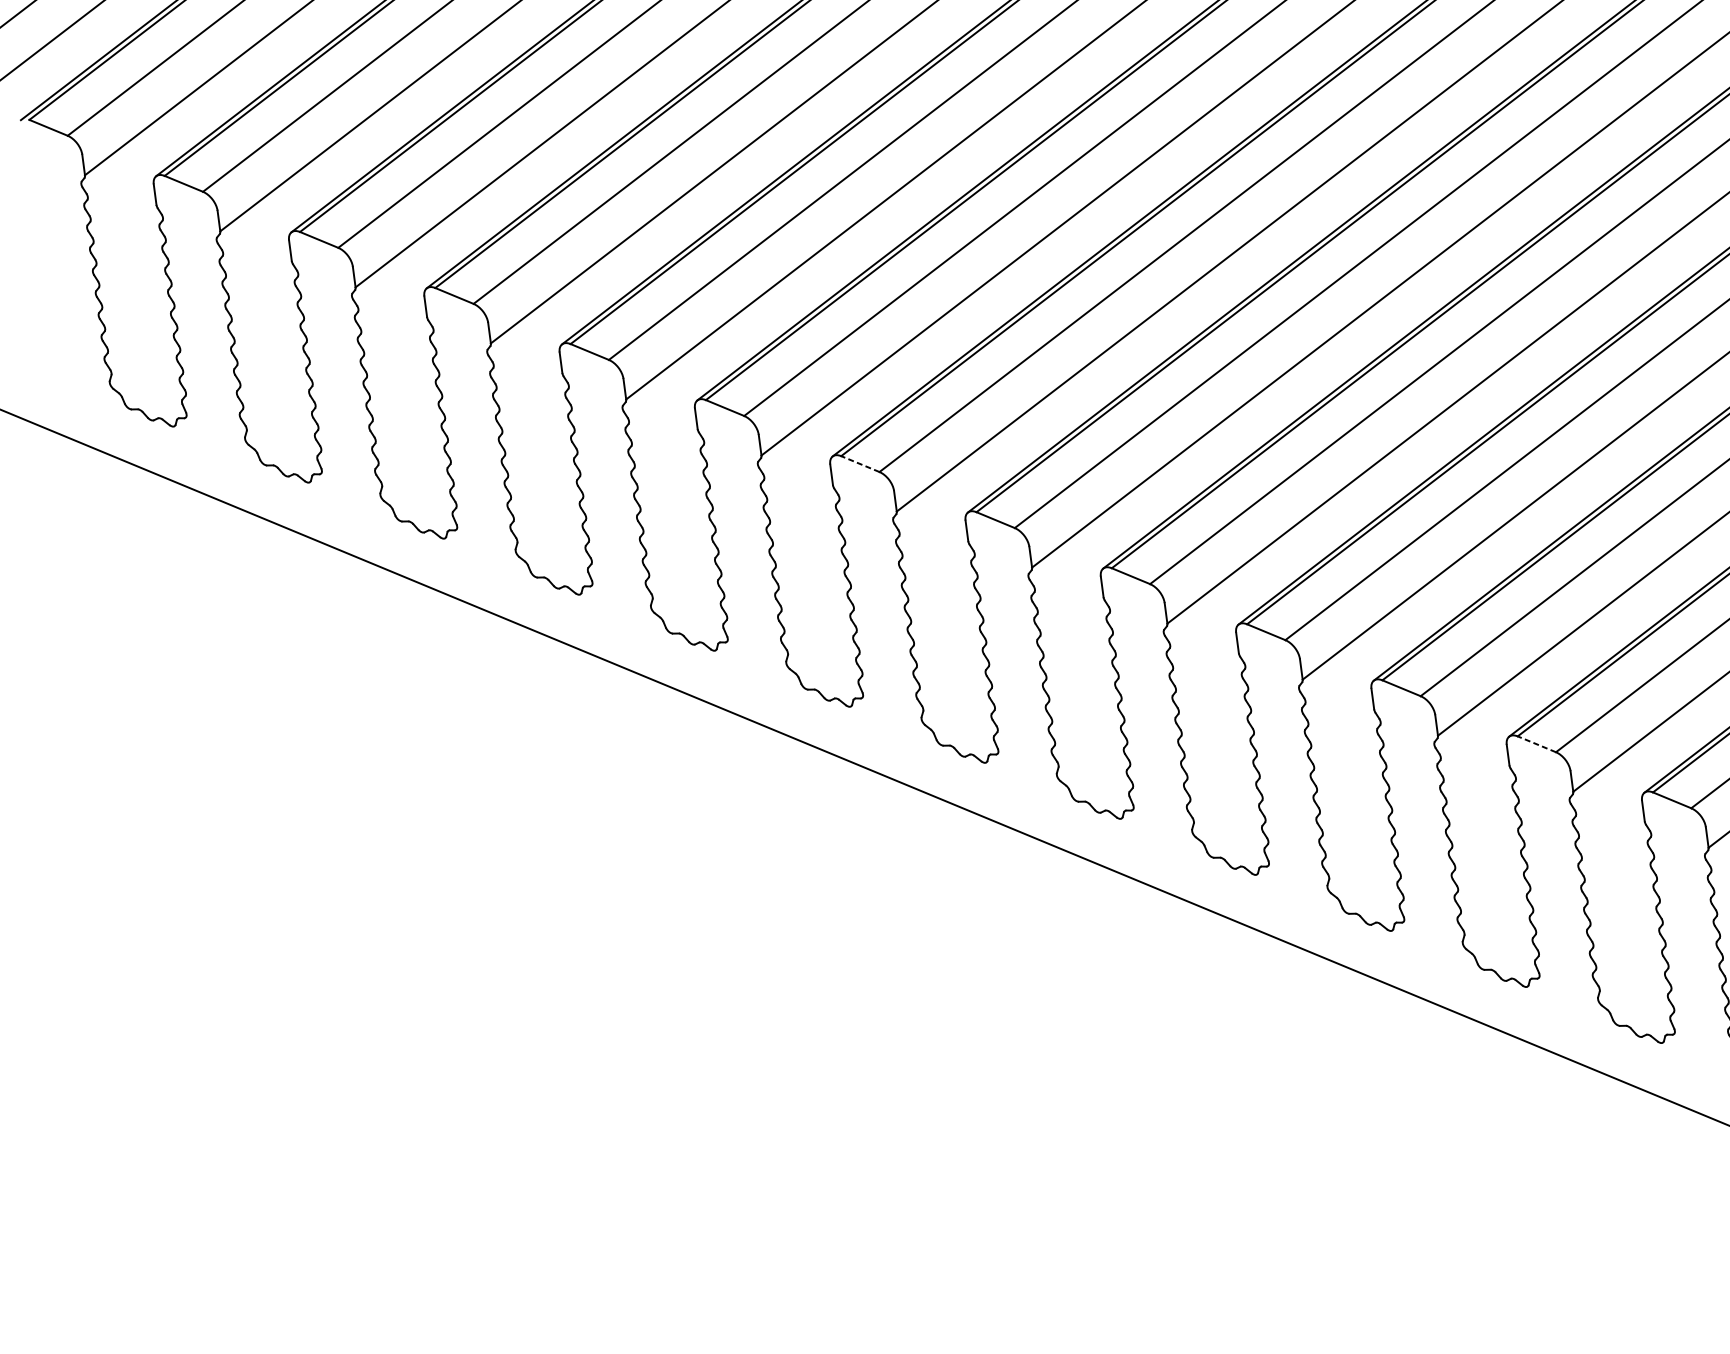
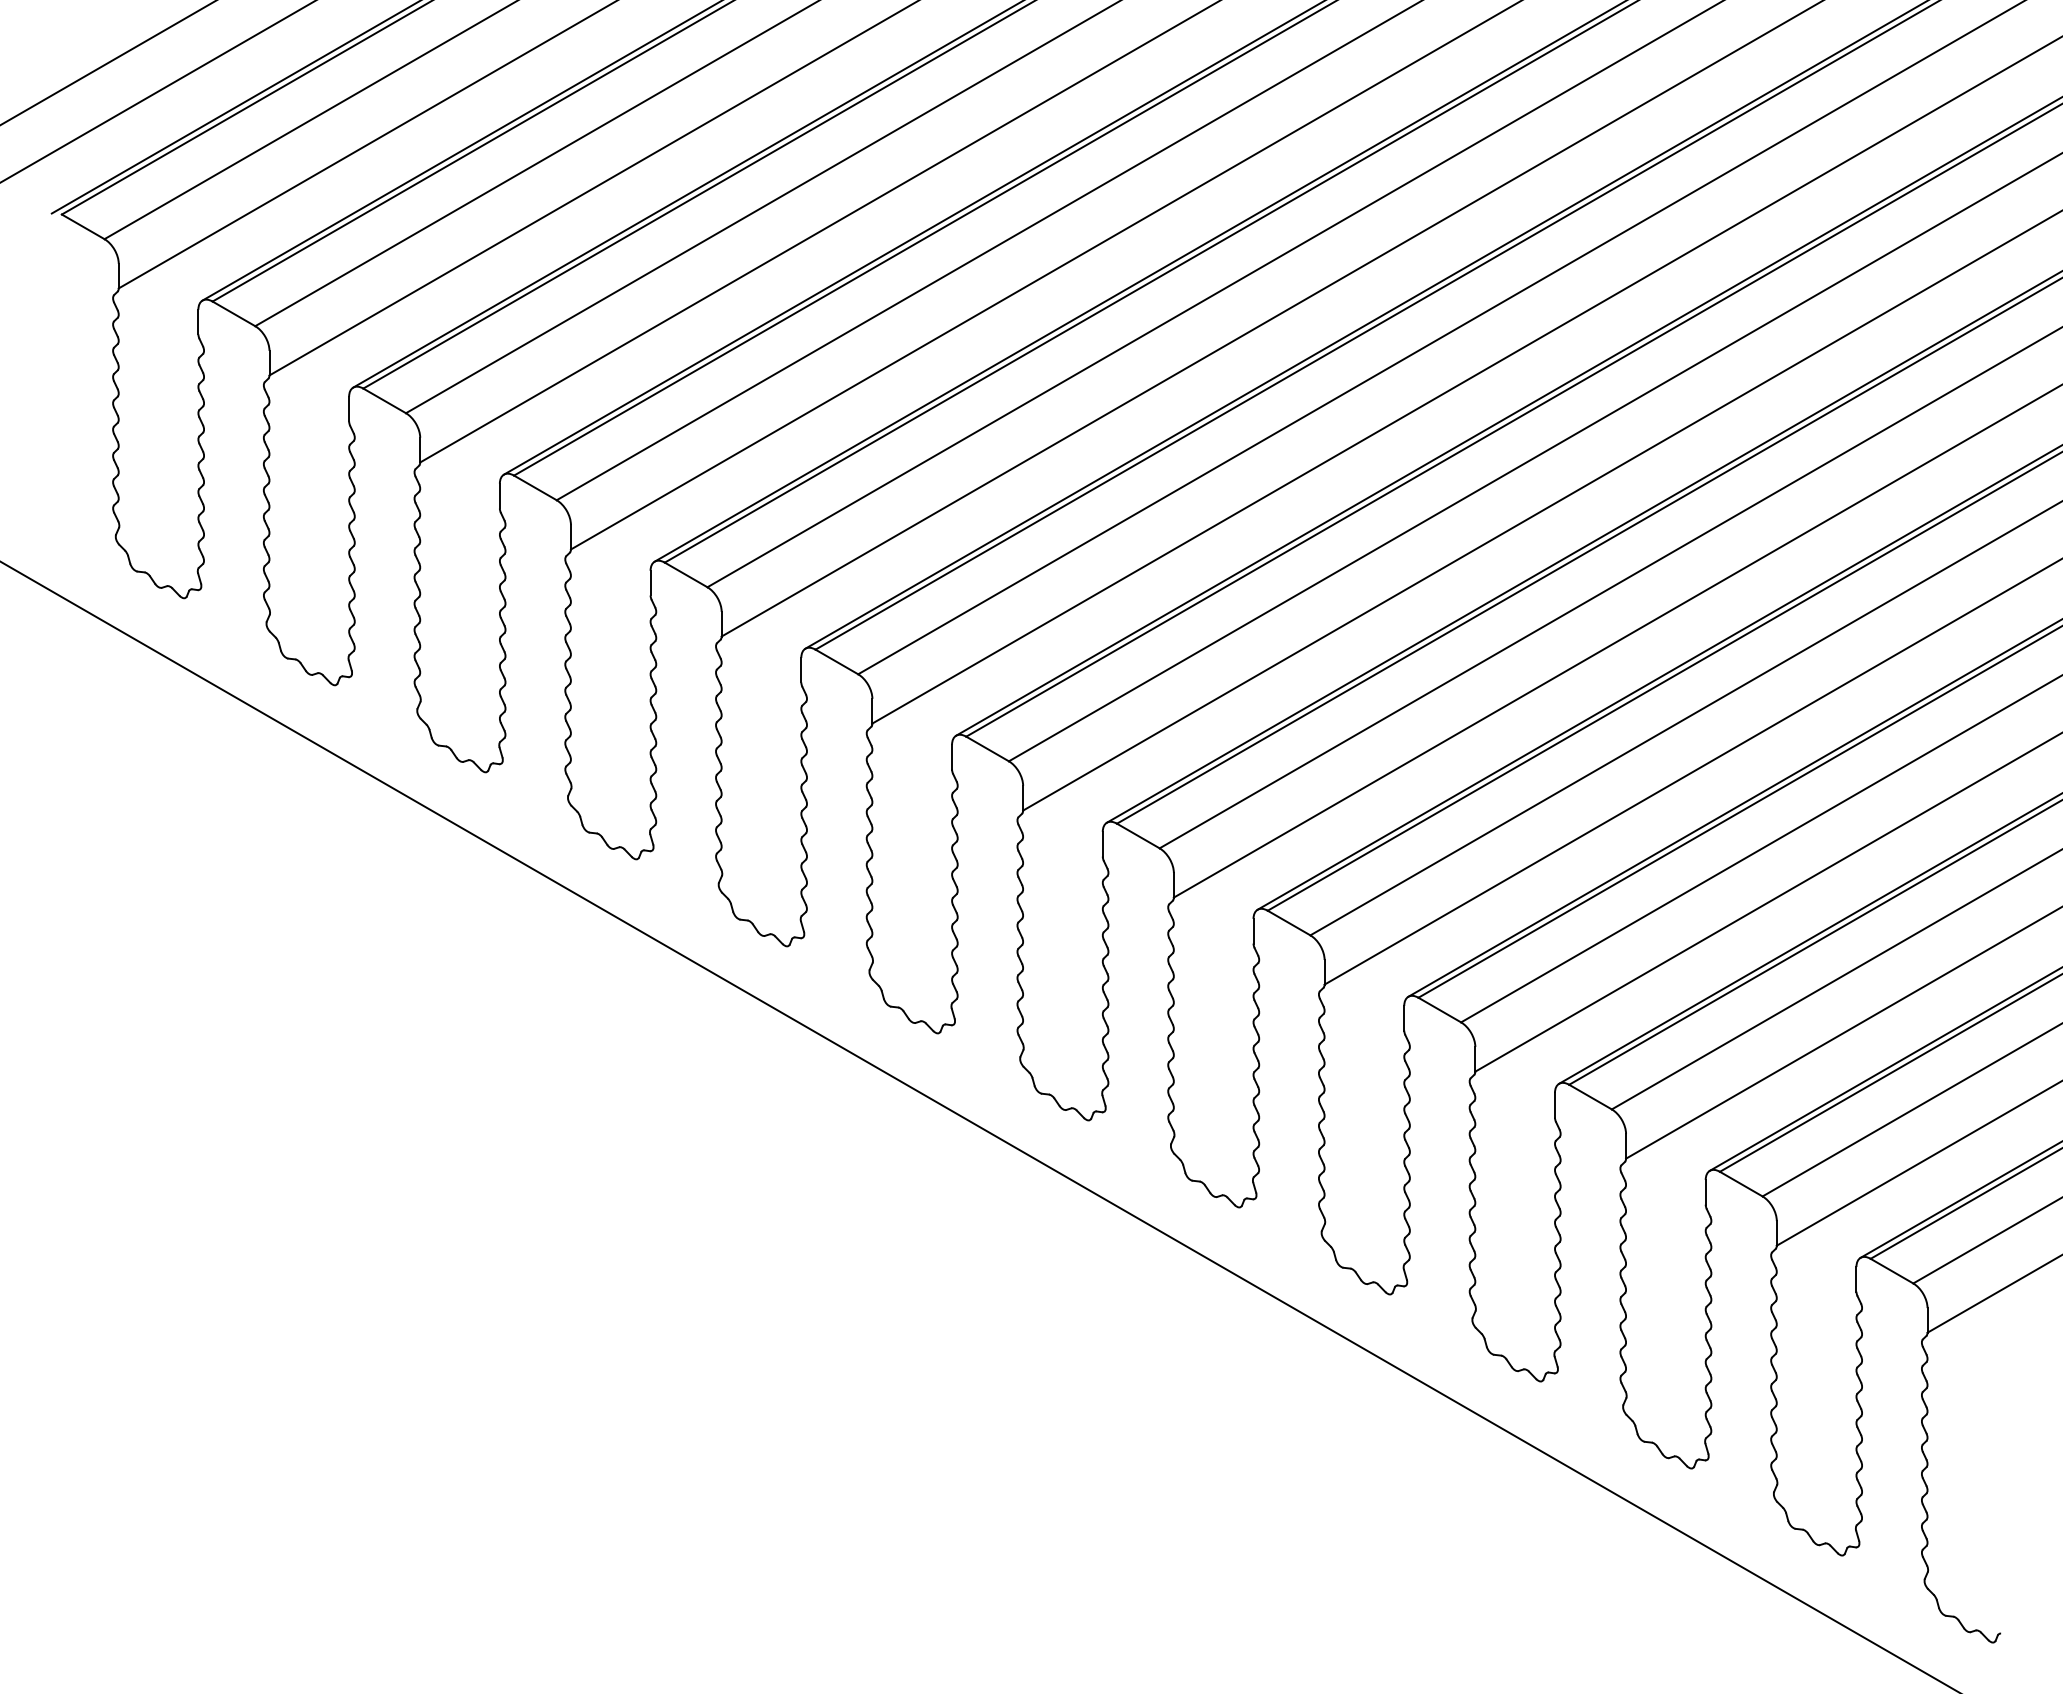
line: (860, 464) -> (987, 749), dashed -> solid
line: (1537, 744) -> (1741, 1184), dashed -> solid

